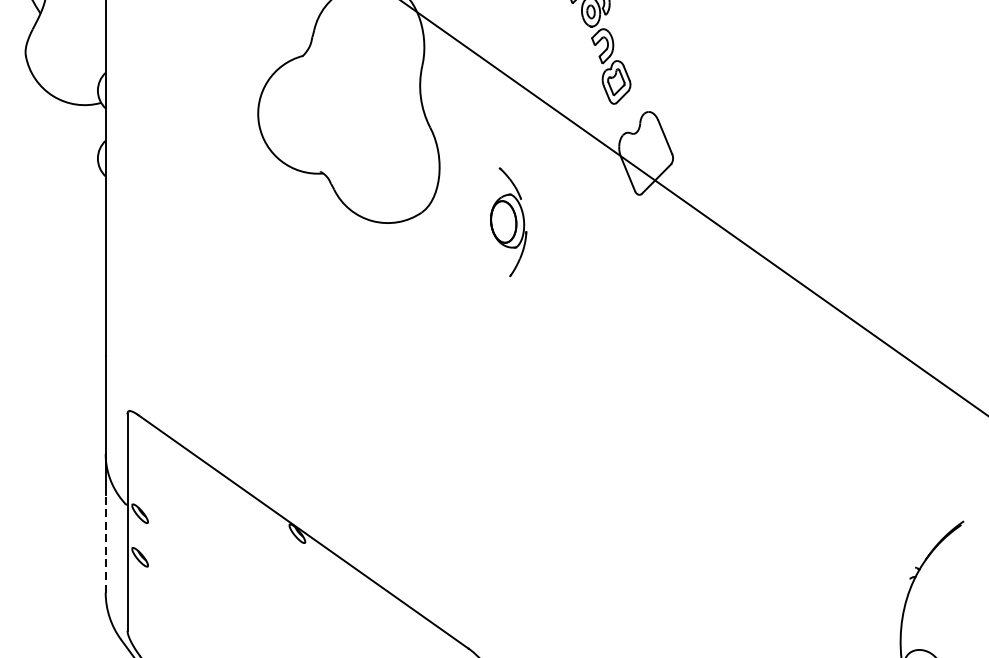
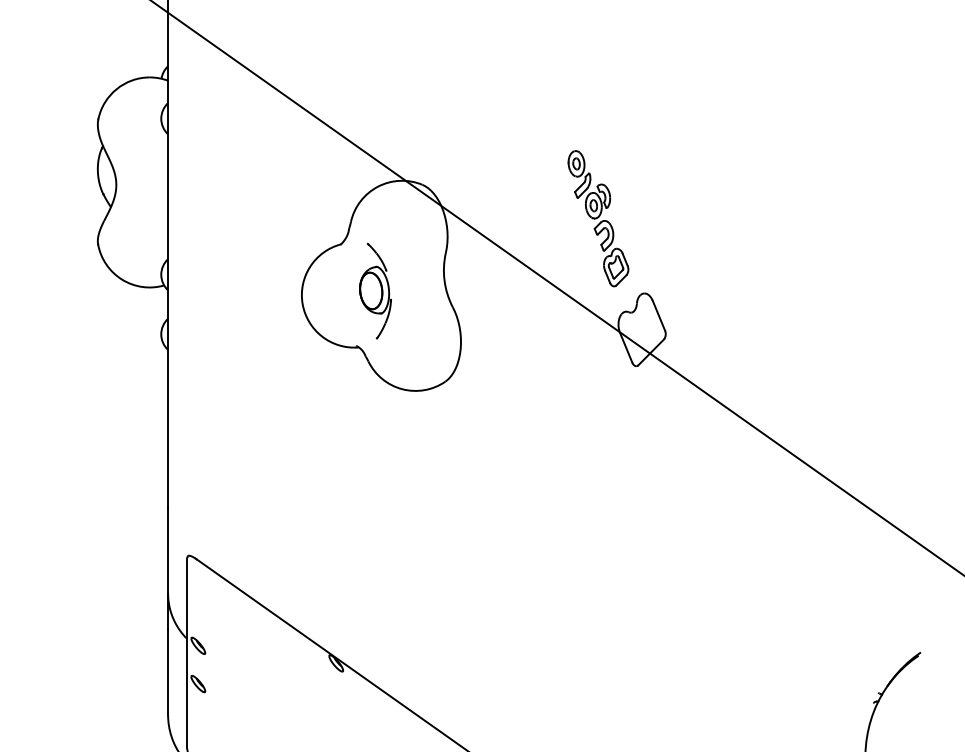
part: (508, 221) -> (375, 290), moved
line: (106, 544) -> (168, 672), dashed -> solid

